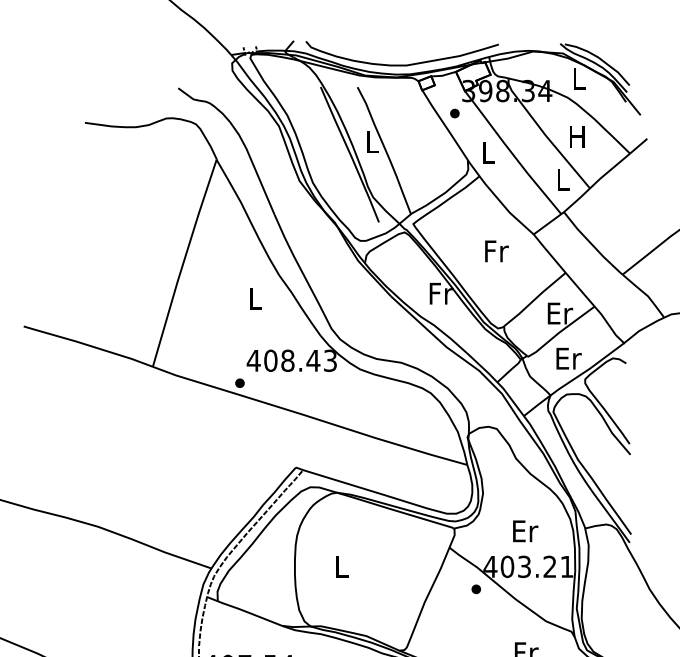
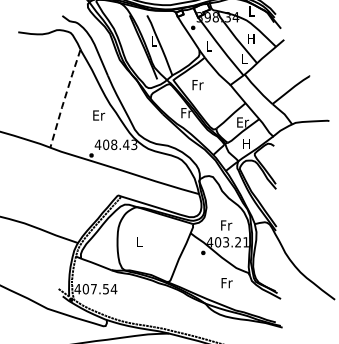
text: (495, 252) -> (197, 85), moved
line: (182, 262) -> (64, 98), solid -> dashed
text: (256, 298) -> (99, 115), L -> Er
text: (569, 357) -> (247, 143), Er -> H
text: (525, 531) -> (226, 225), Er -> Fr

